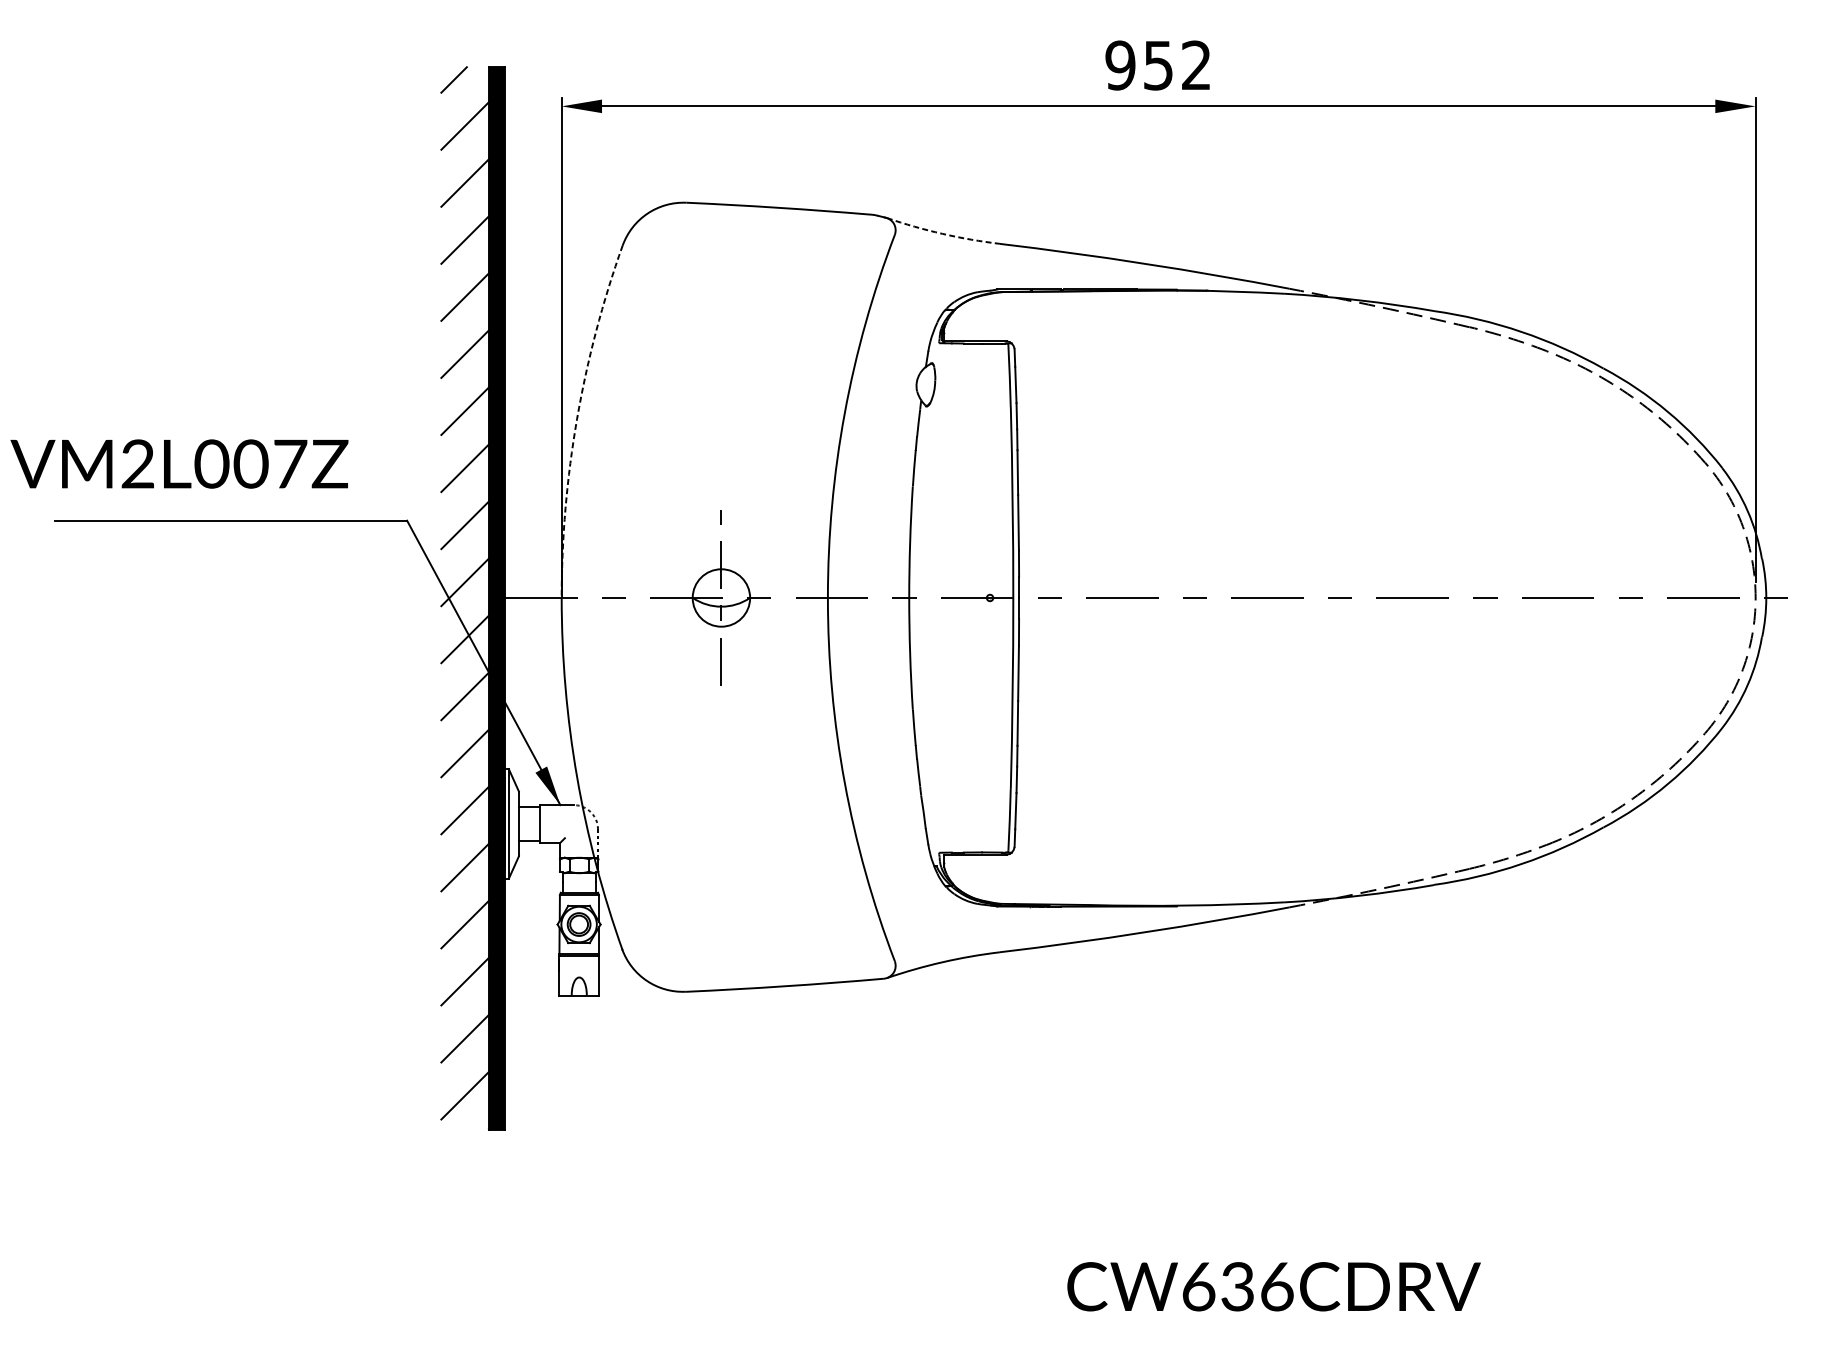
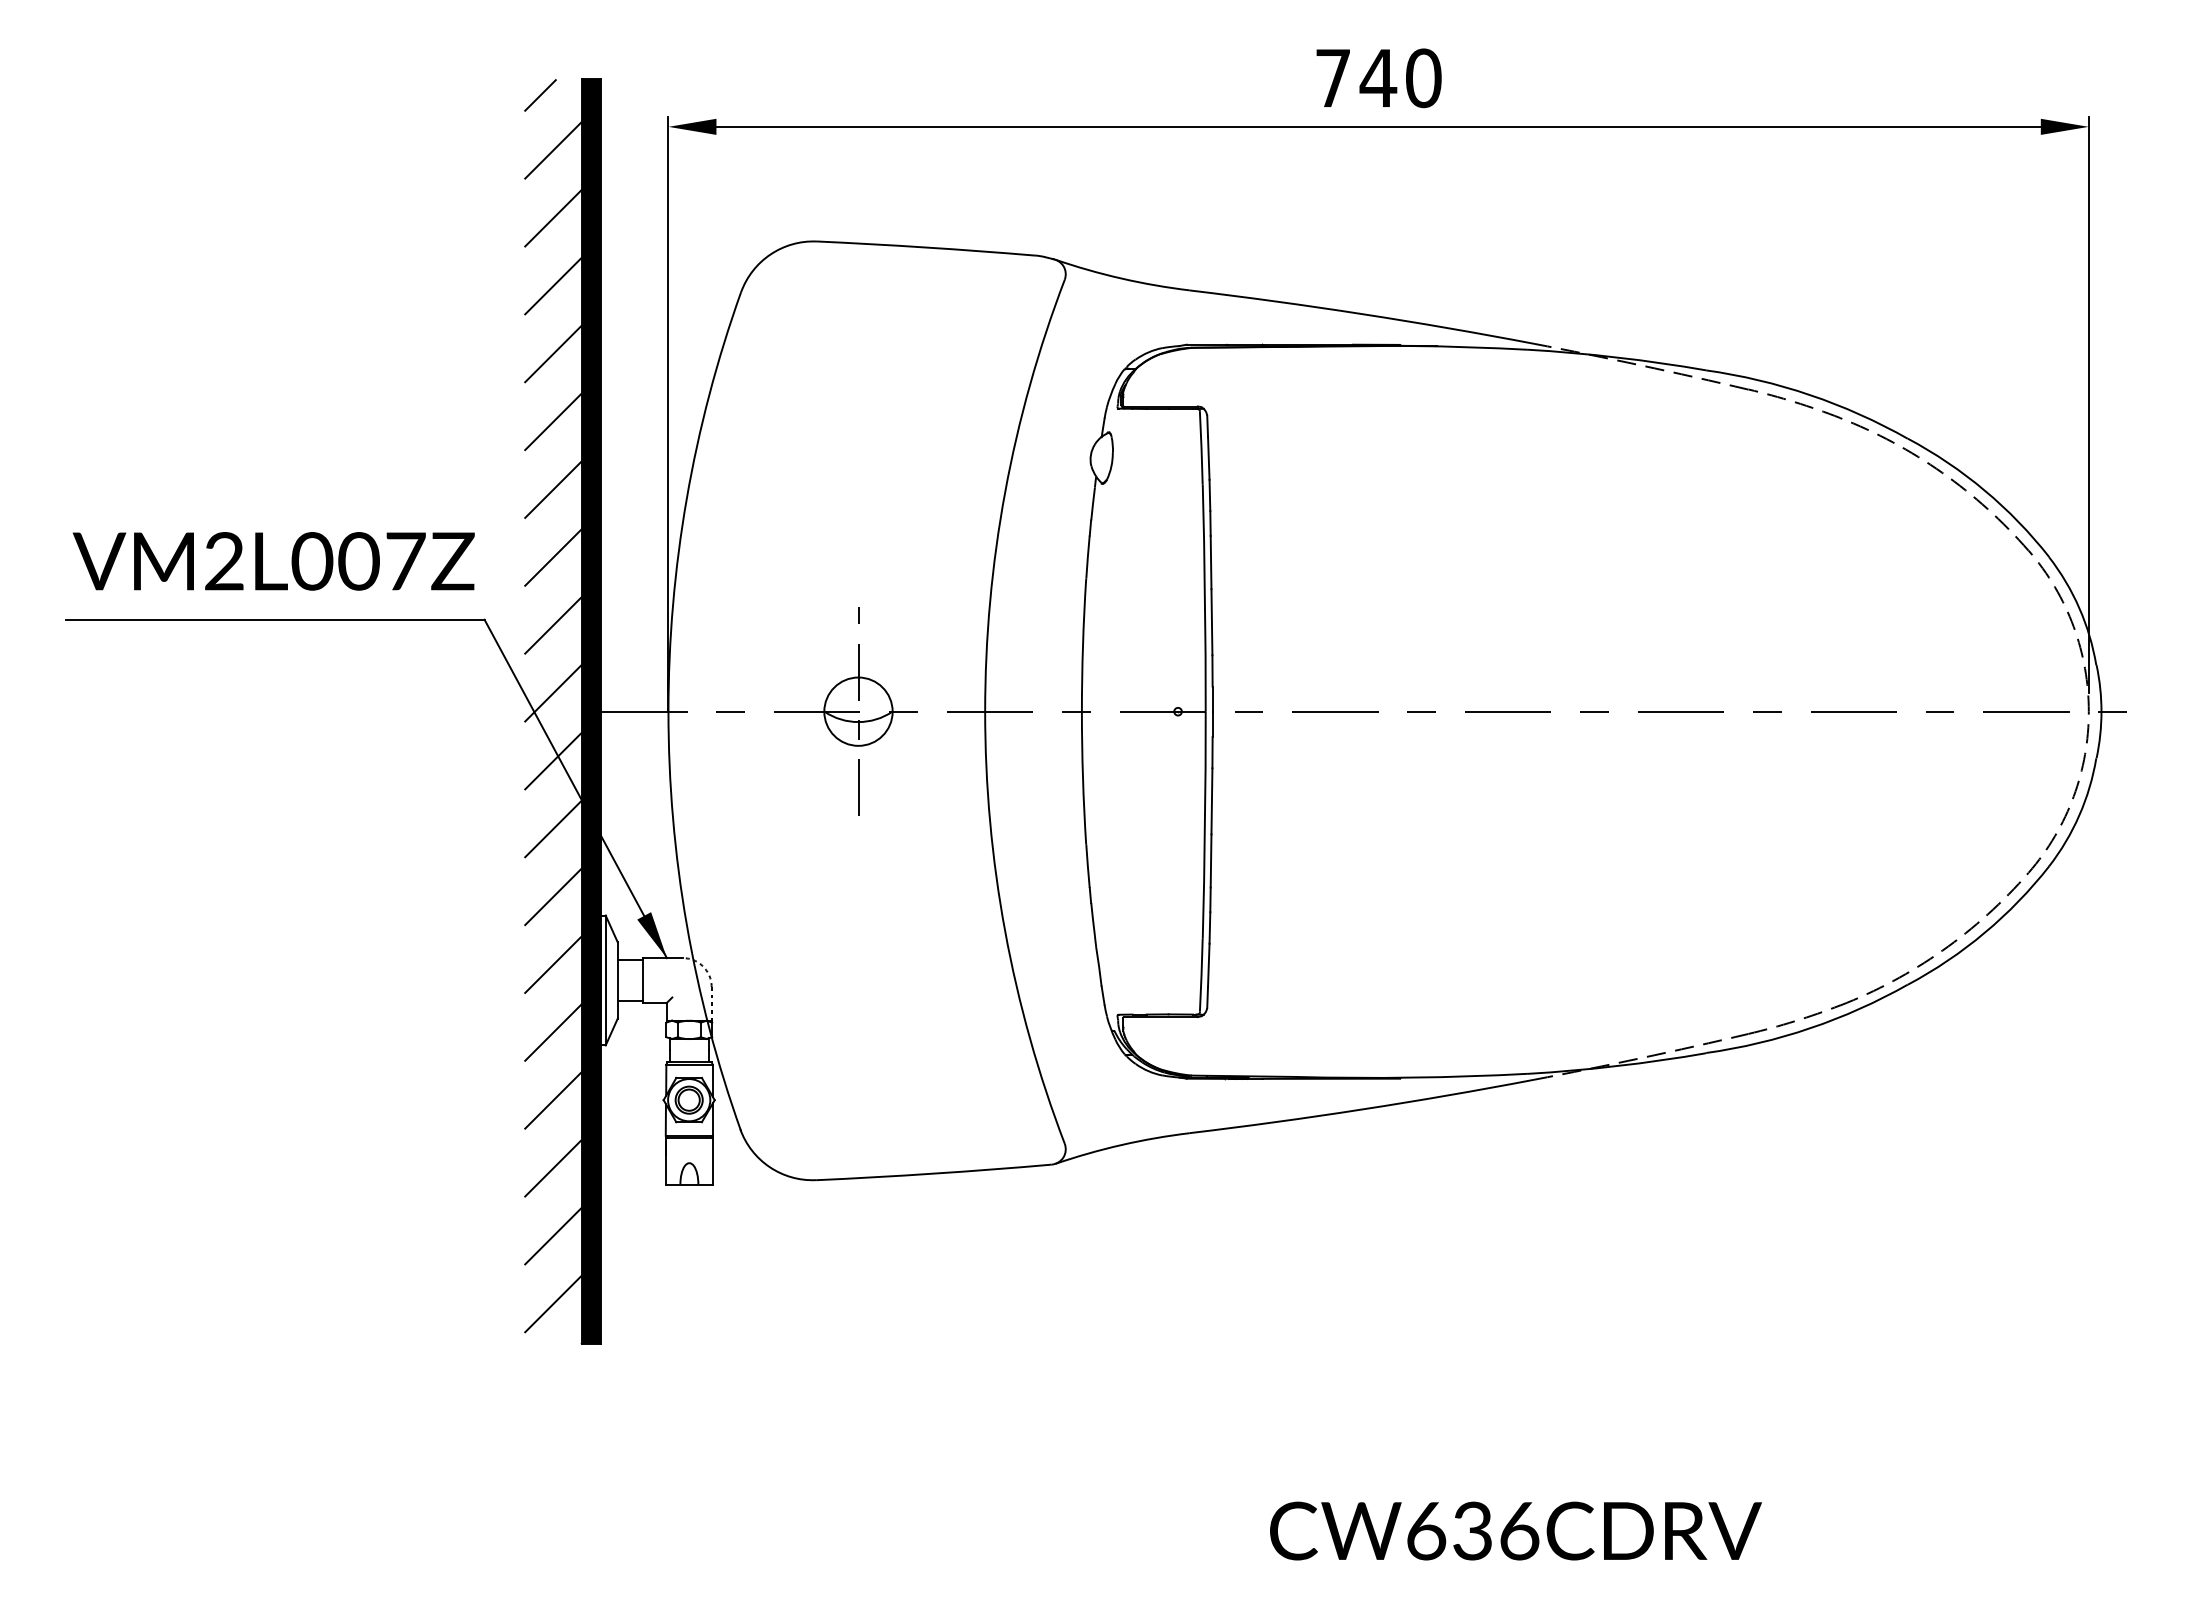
text: (1158, 65) -> (1378, 78), 952 -> 740
arc: (942, 233) -> (1121, 278), dashed -> solid
arc: (576, 418) -> (686, 498), dashed -> solid
text: (179, 464) -> (273, 561), moved

